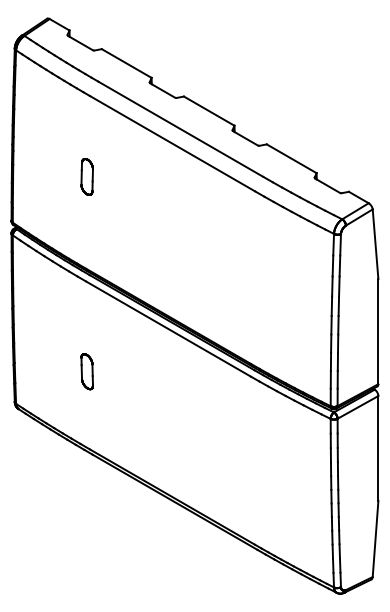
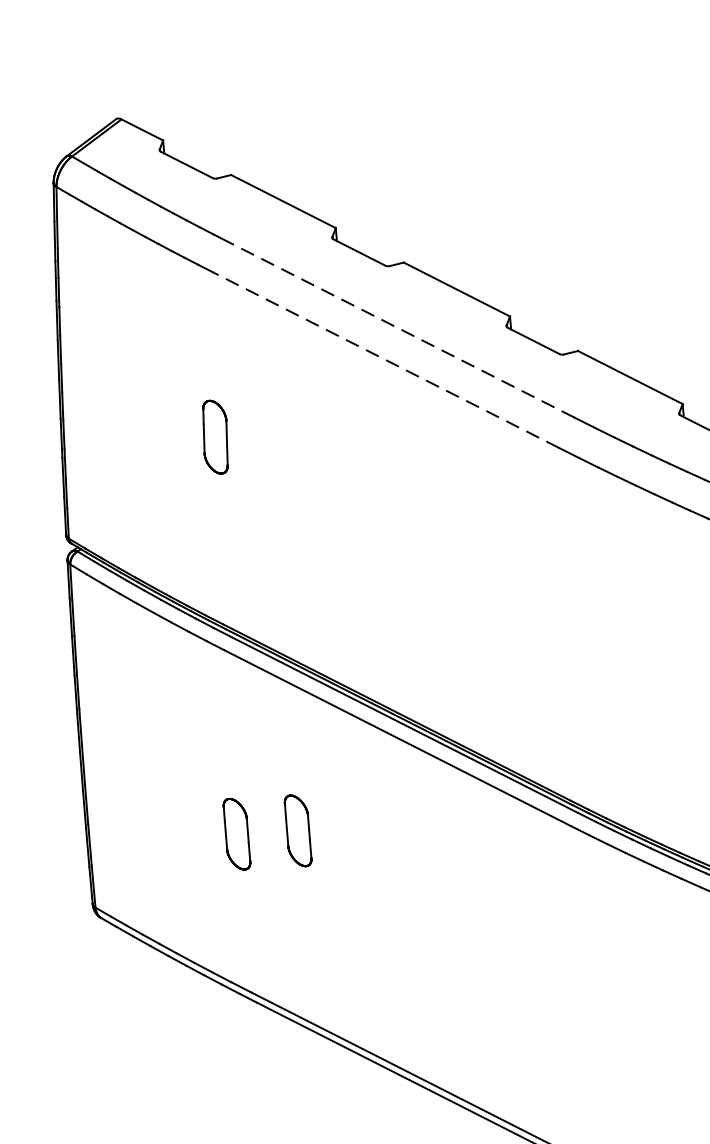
line: (180, 129) -> (400, 330), solid -> dashed
line: (172, 143) -> (385, 359), solid -> dashed
part: (116, 371) -> (296, 830), added

